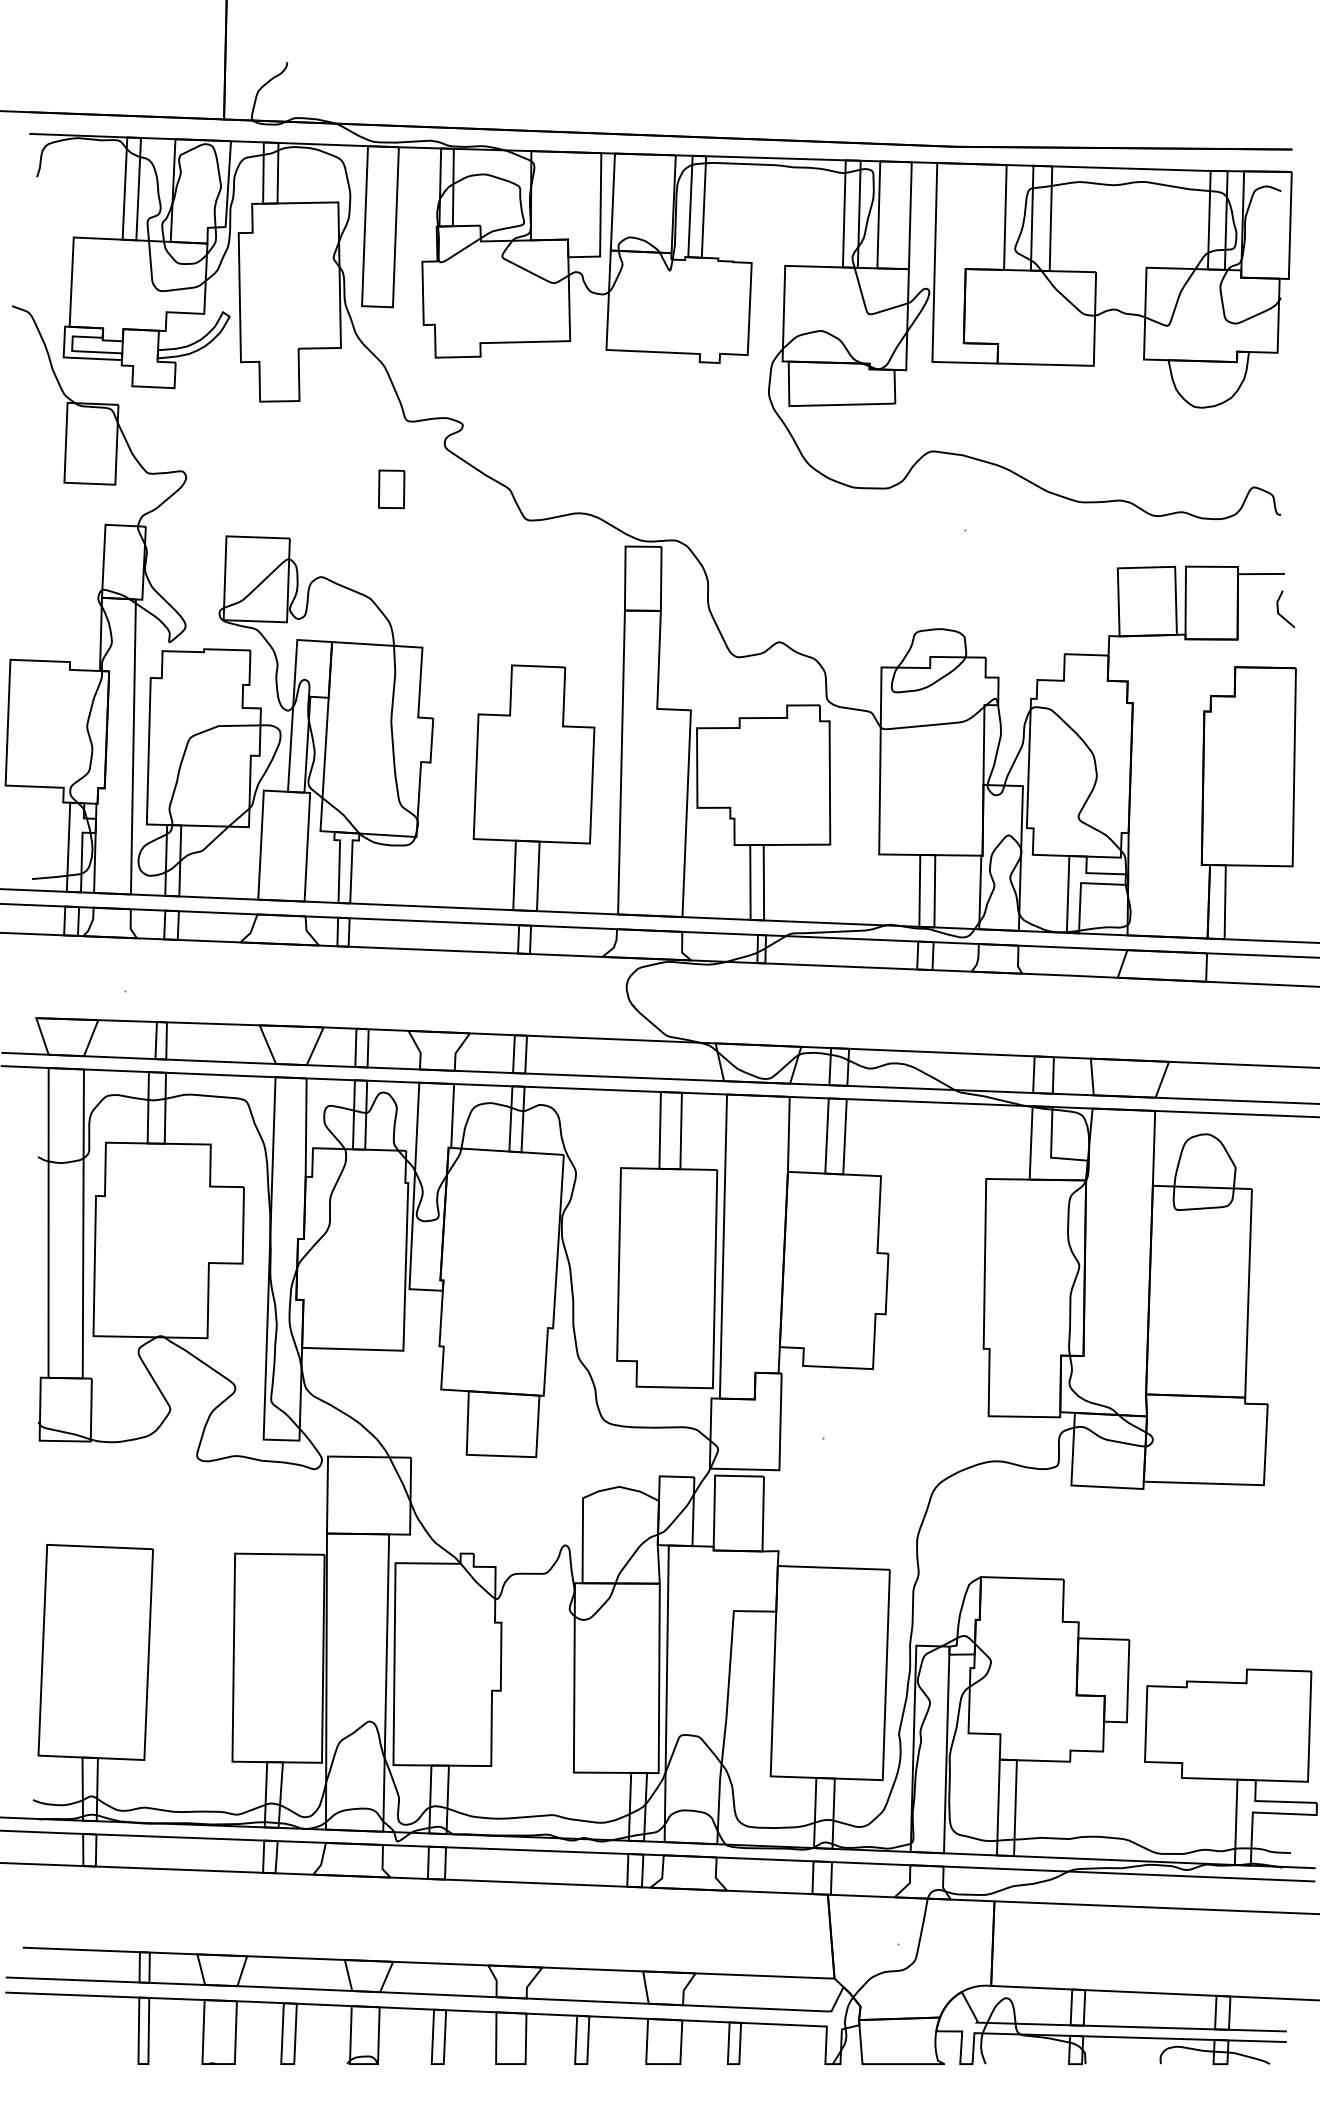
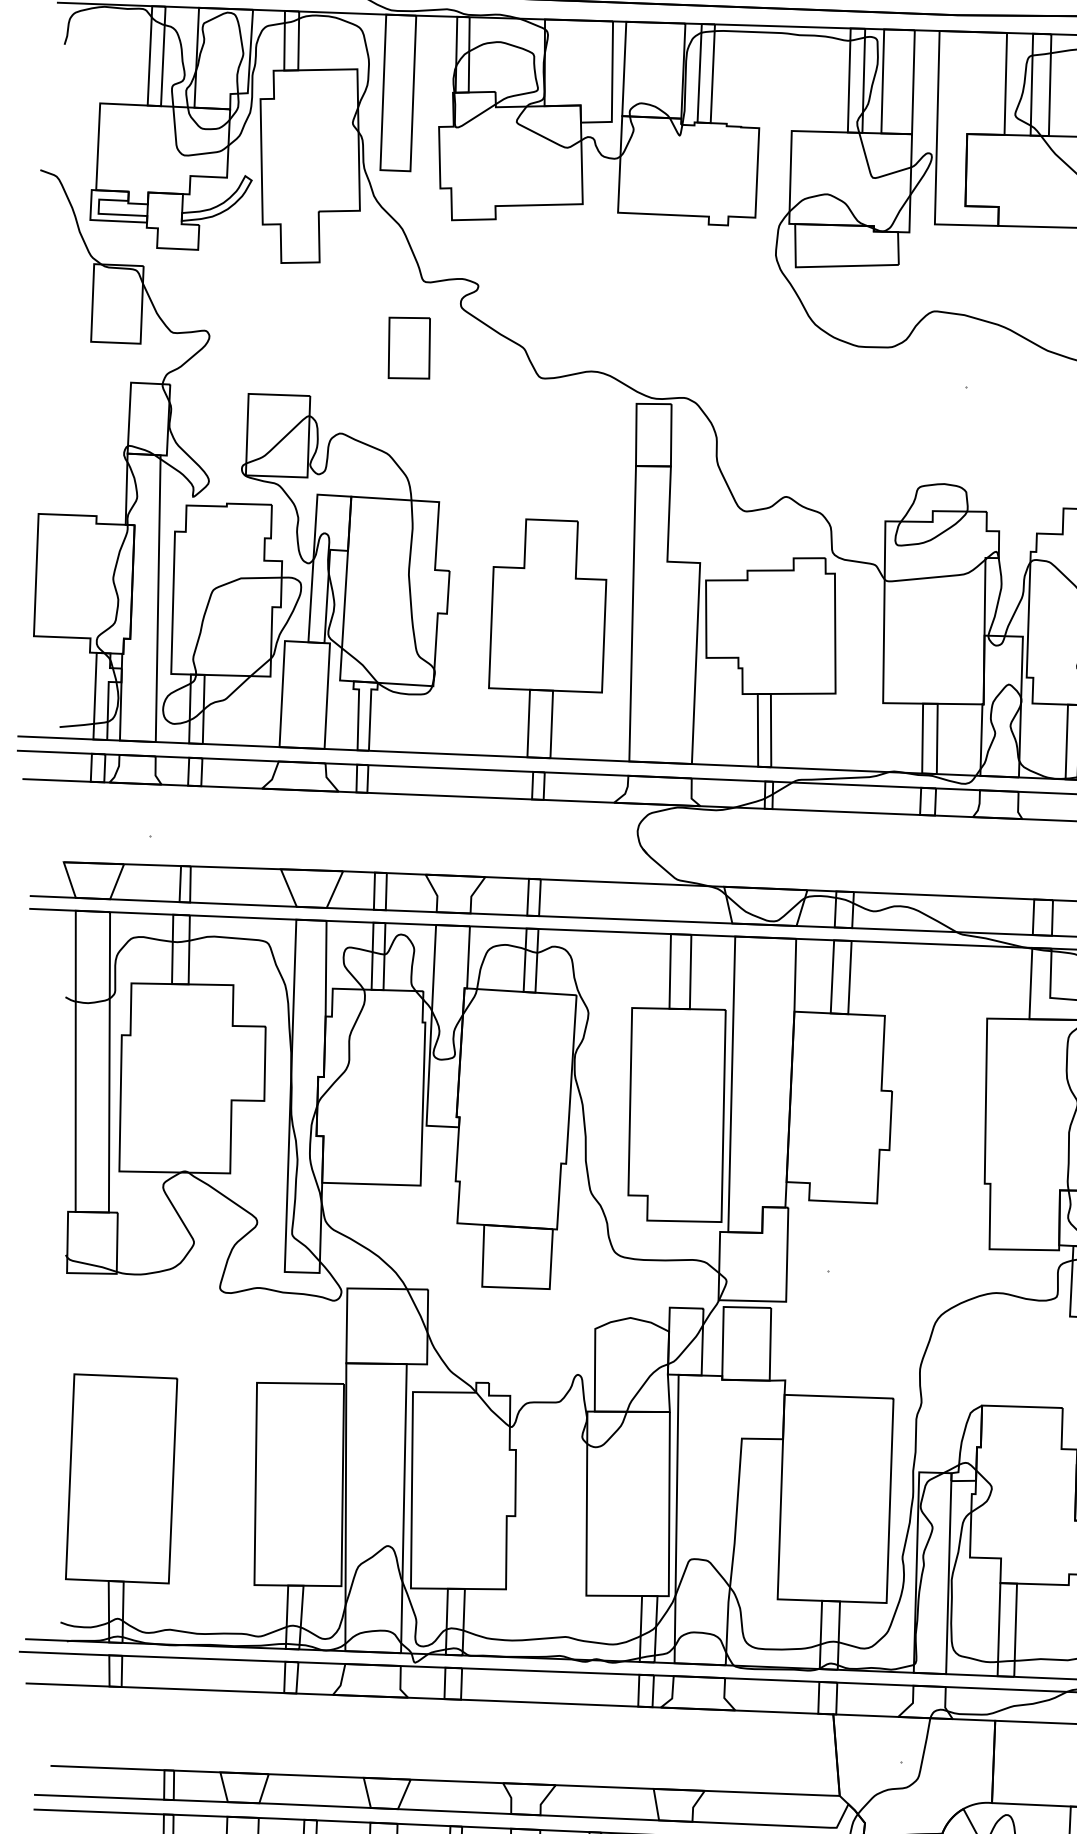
part: (391, 489) -> (409, 348), size x1.67

